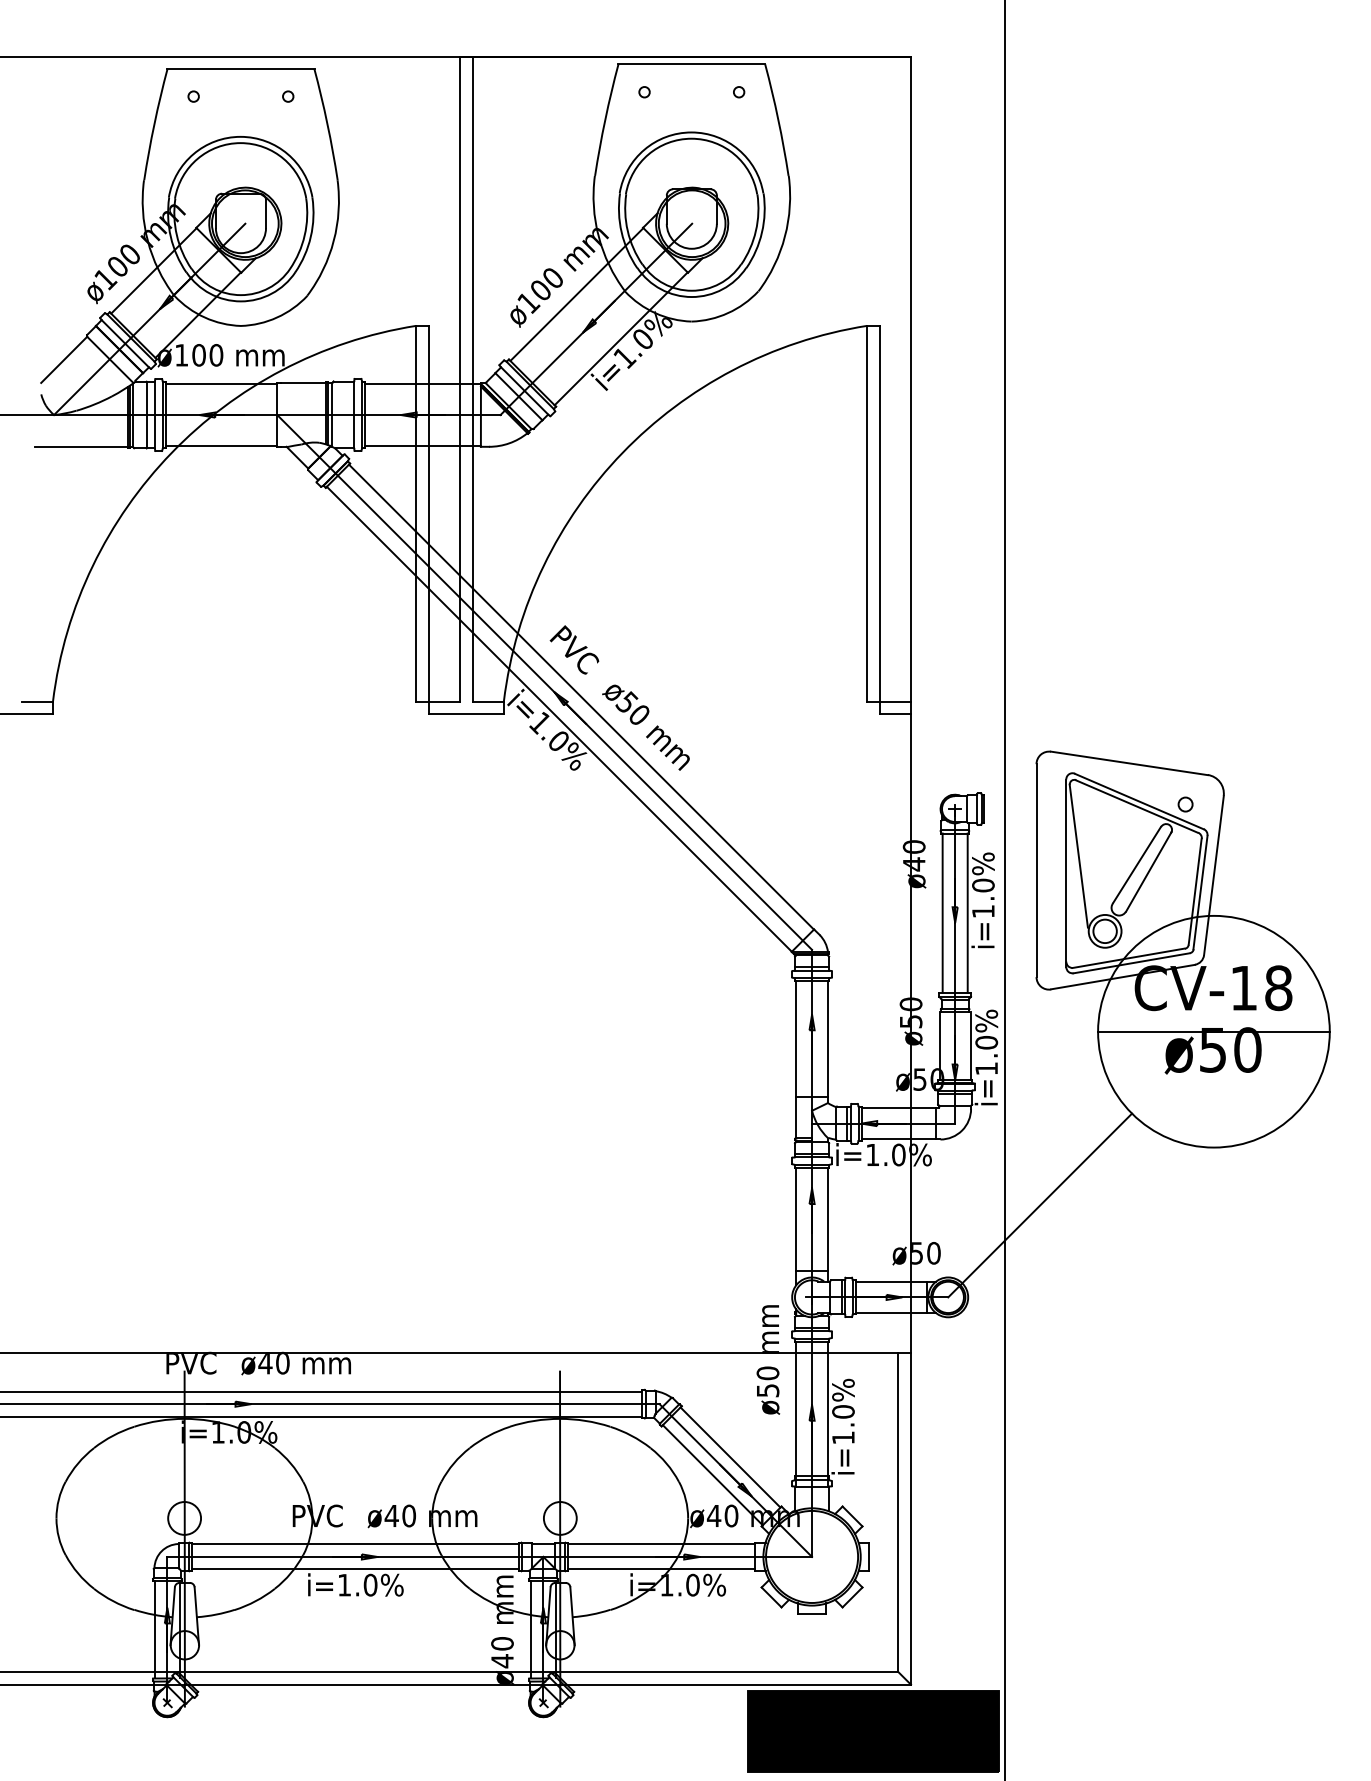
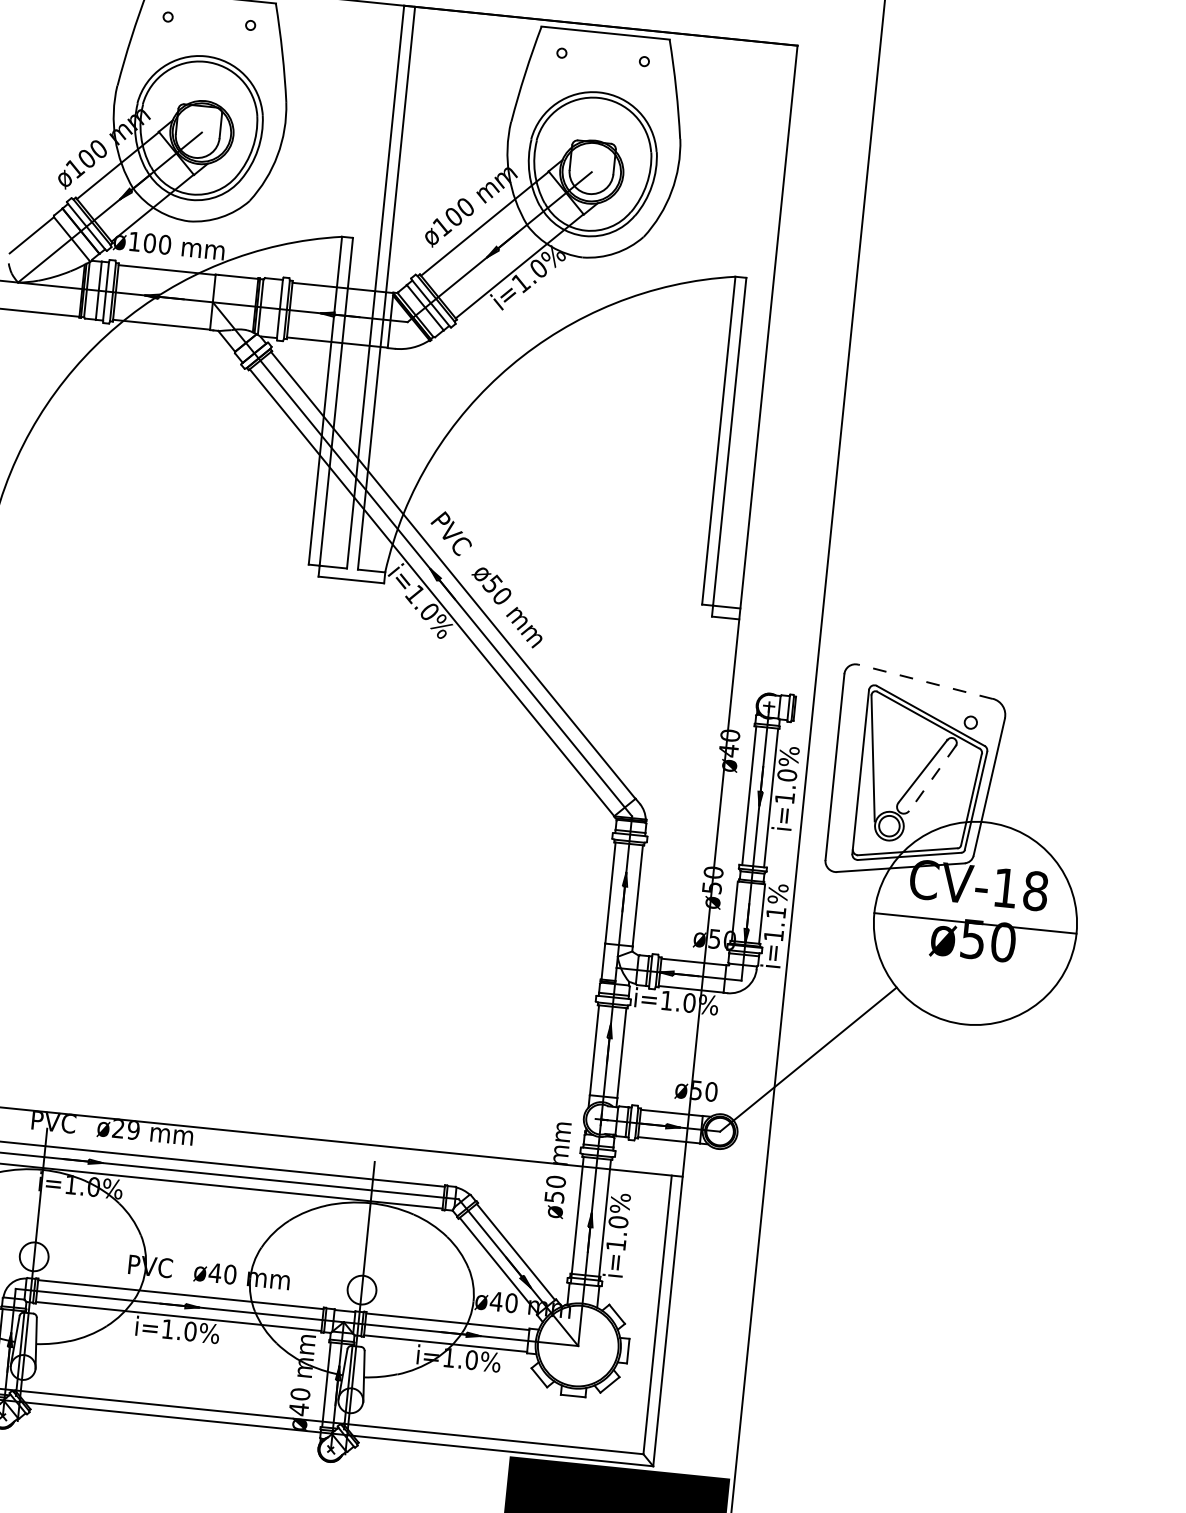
line: (1128, 763) -> (924, 681), solid -> dashed
line: (1148, 872) -> (932, 778), solid -> dashed
text: (986, 1042) -> (776, 912), i=1.0% -> i=1.1%
text: (273, 1362) -> (125, 1128), ø40 -> ø29

